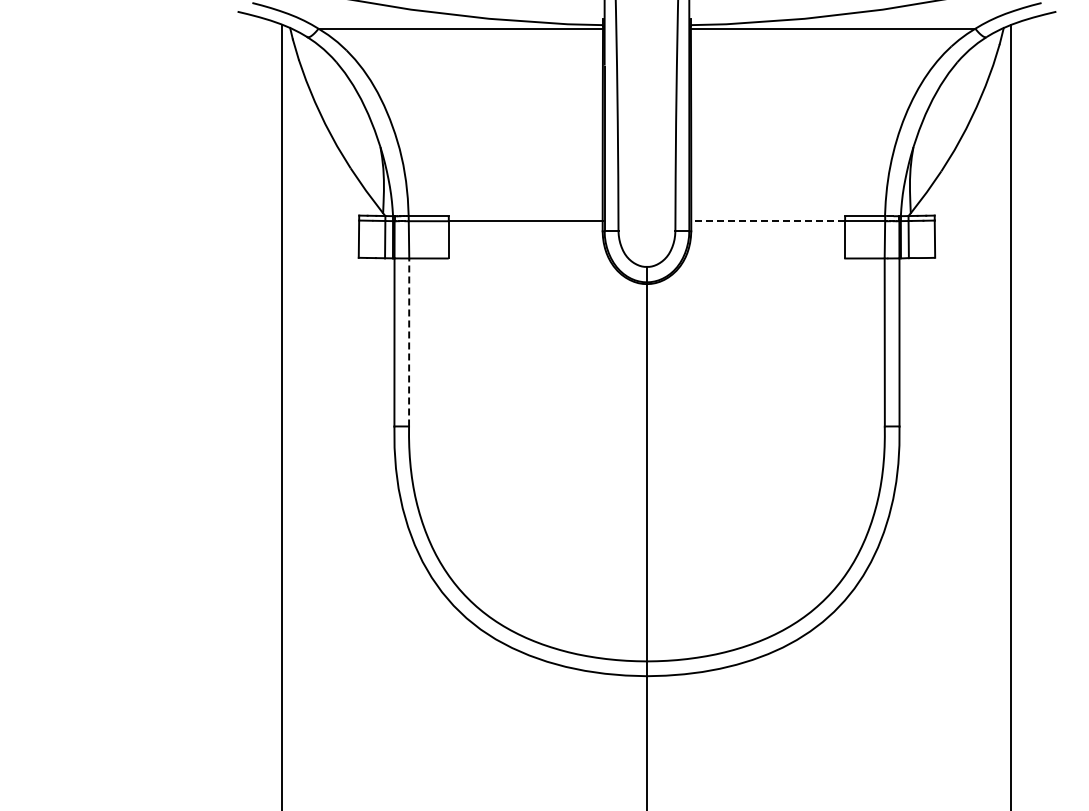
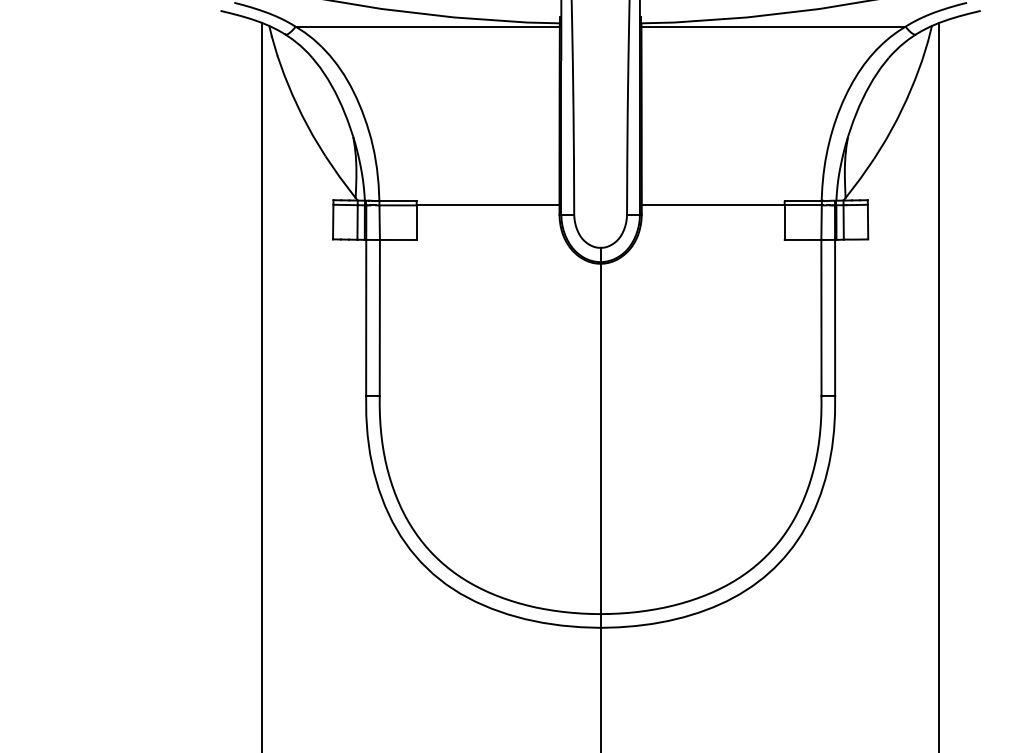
line: (768, 221) -> (713, 205), dashed -> solid
line: (409, 342) -> (380, 318), dashed -> solid

